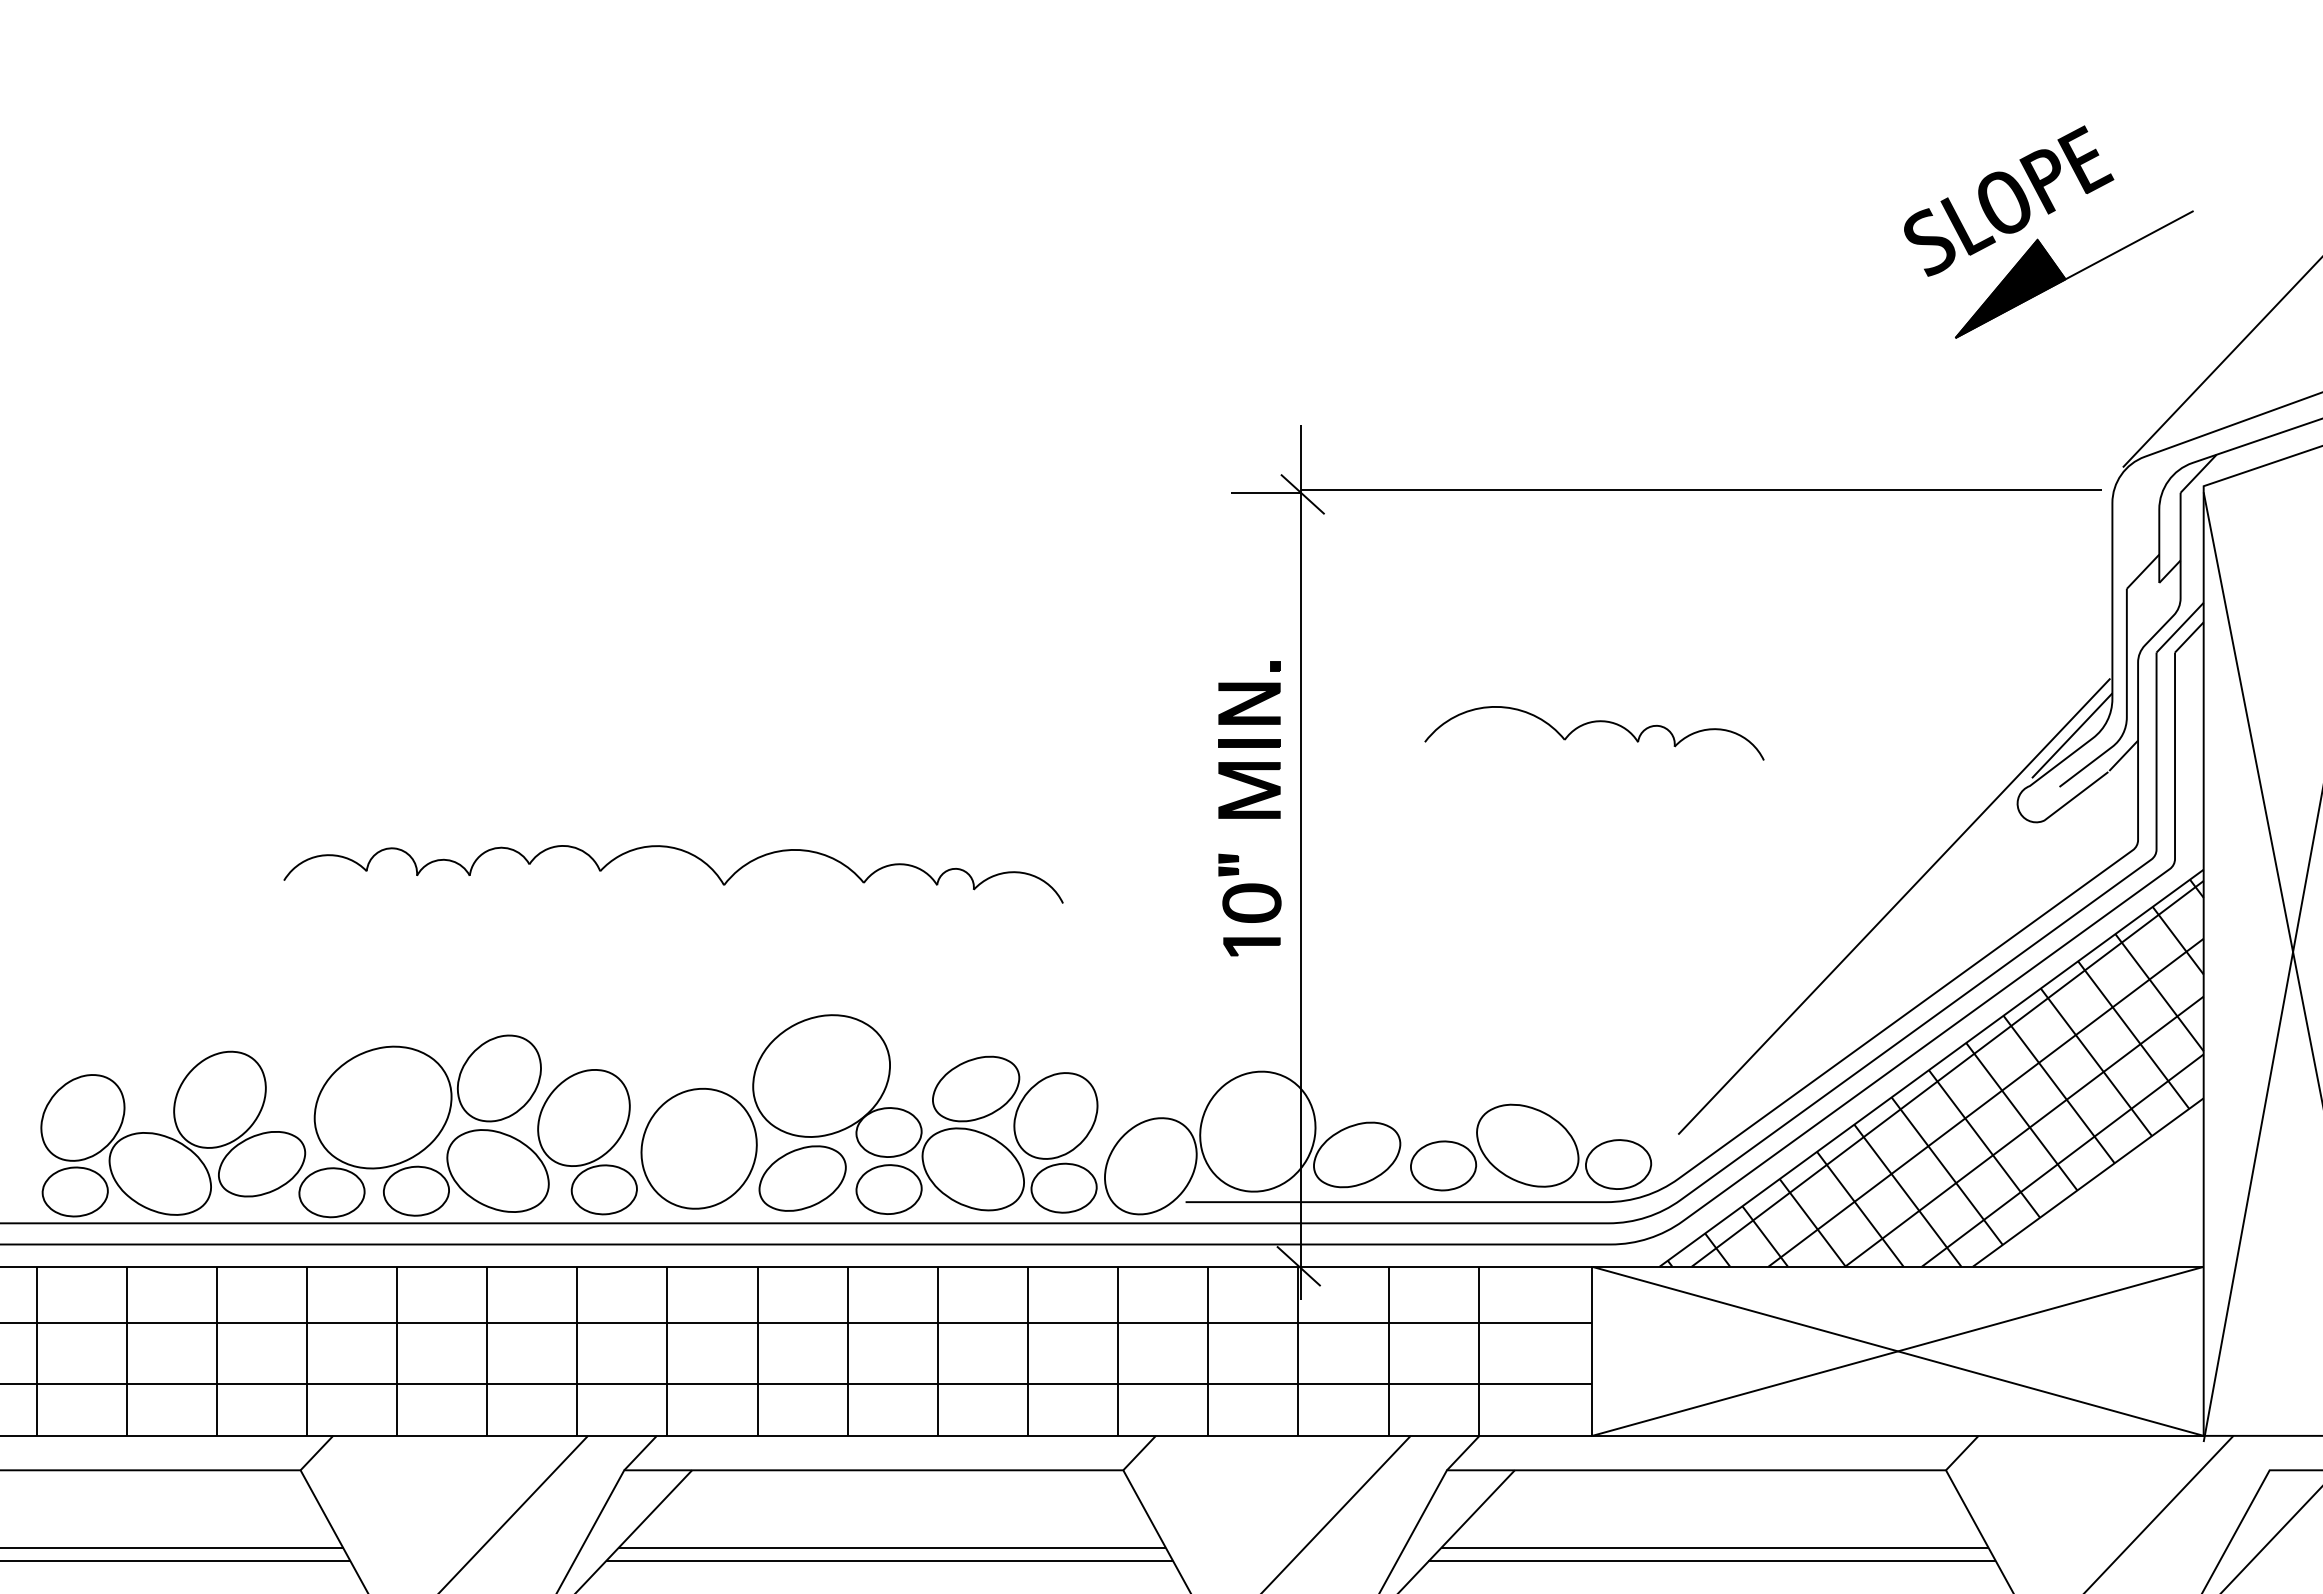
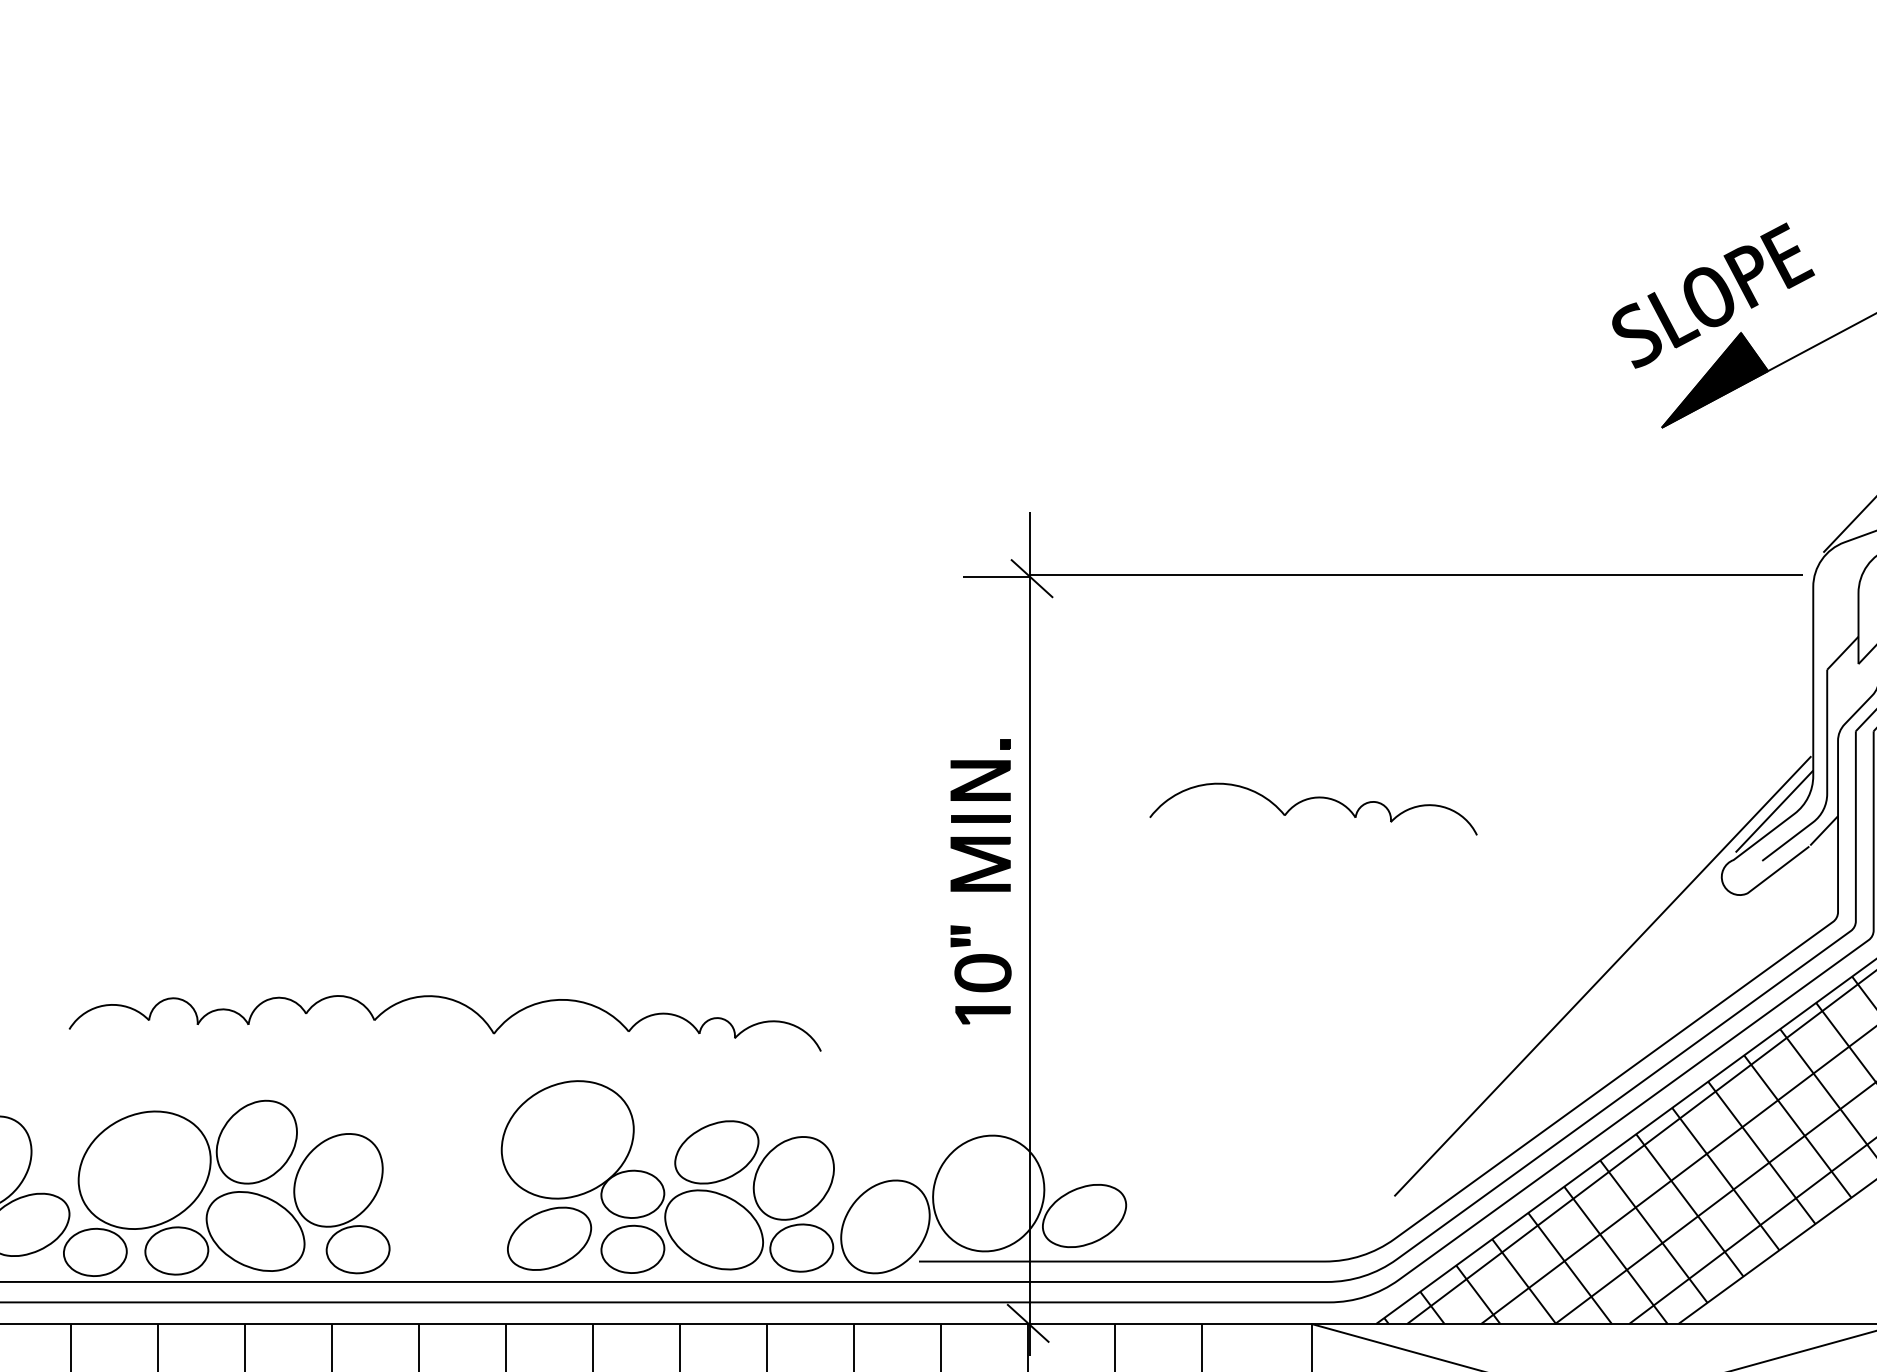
part: (678, 850) -> (449, 1000), moved
part: (1531, 1147) -> (1252, 1208), removed
part: (698, 1148) -> (448, 1209), removed

